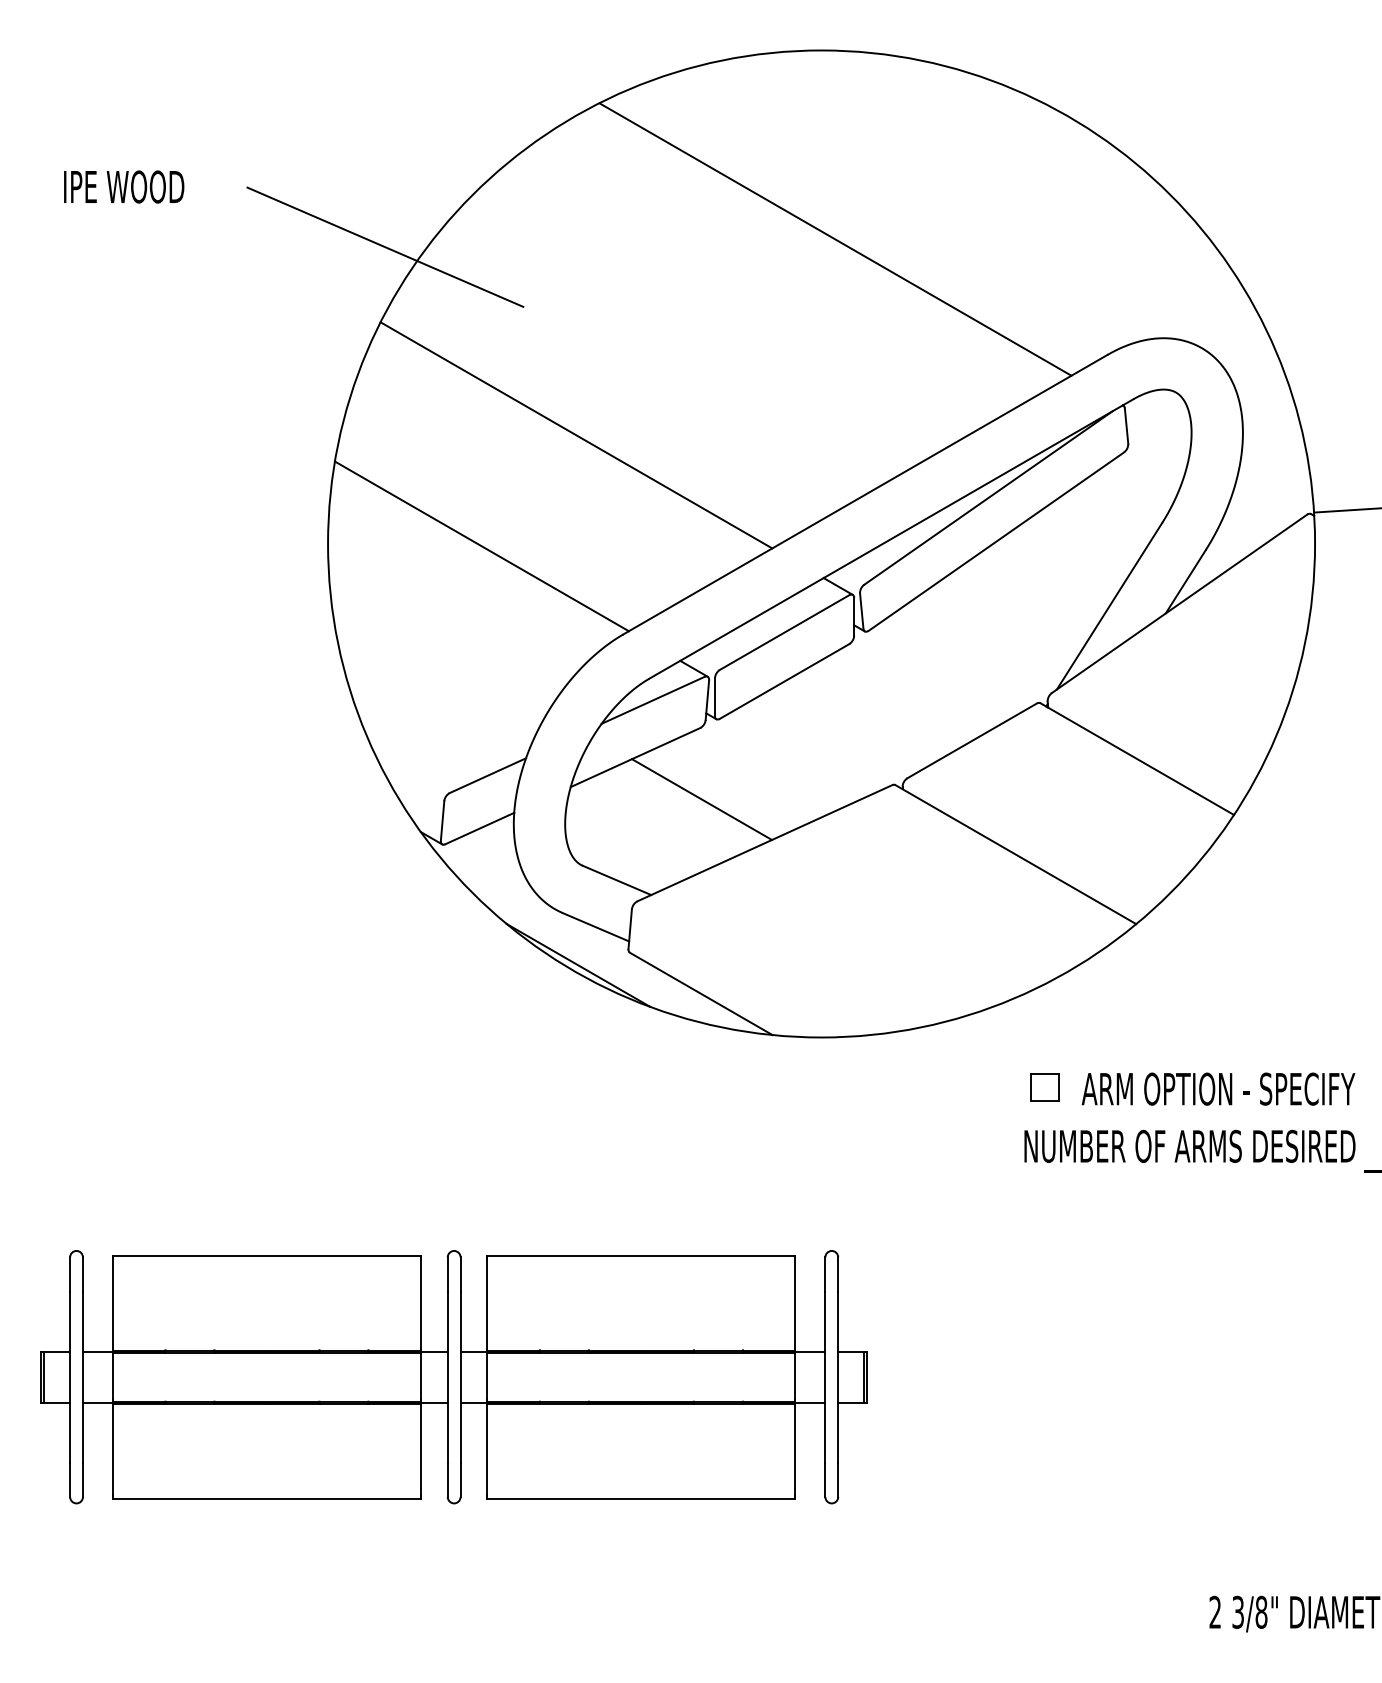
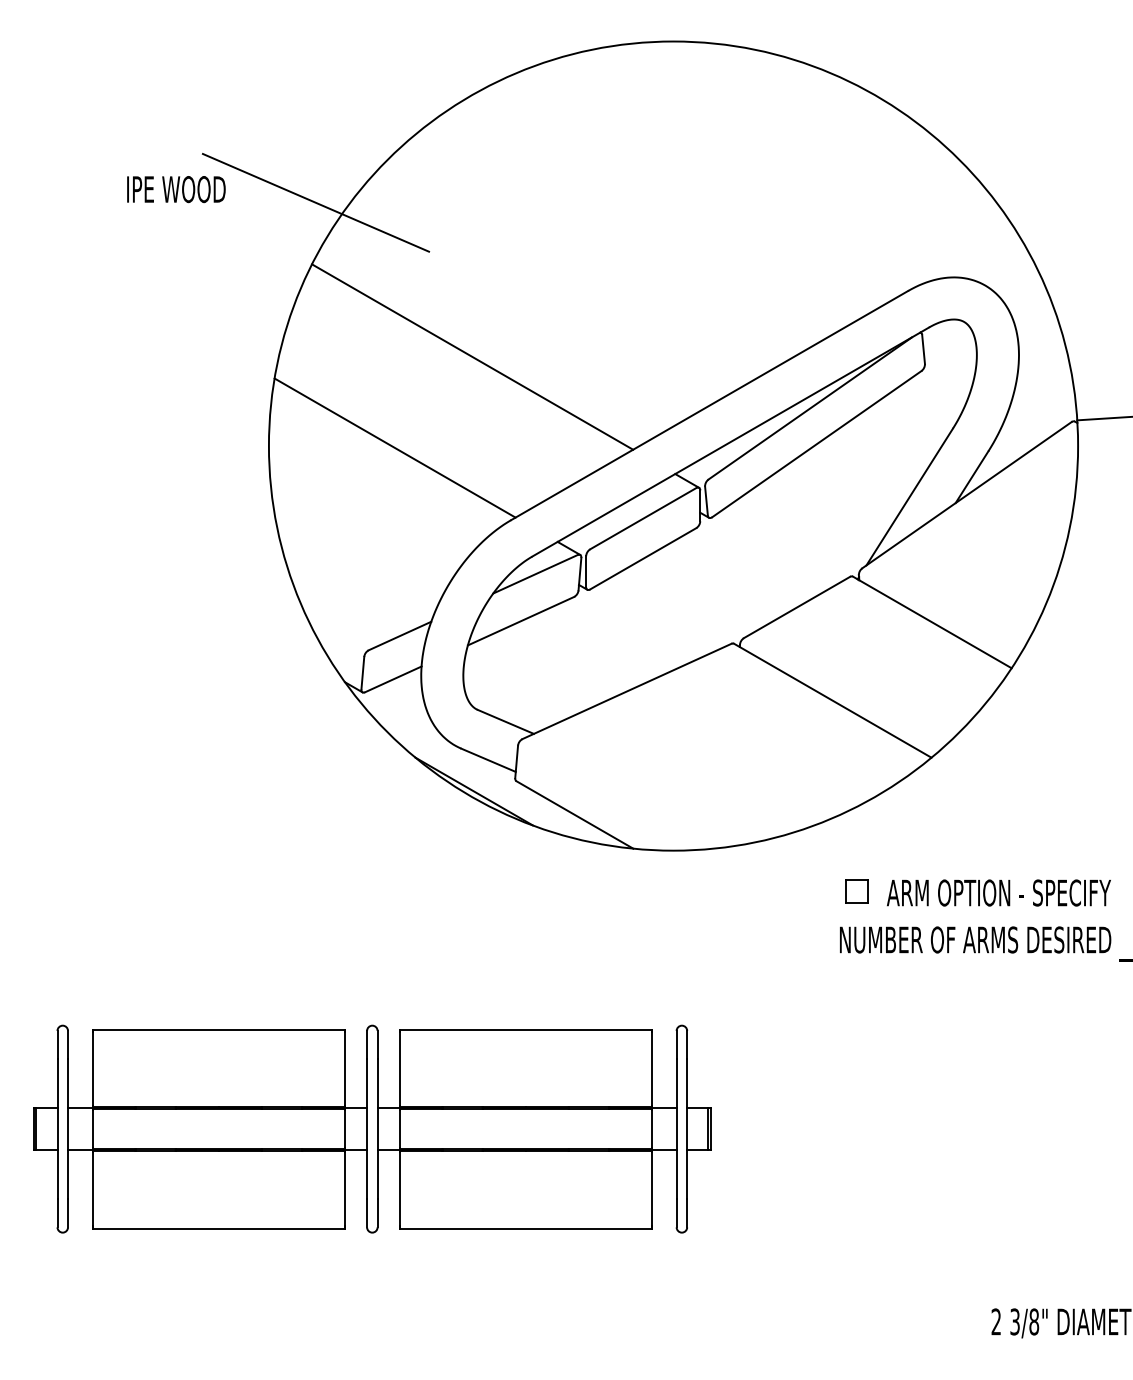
text: (124, 186) -> (176, 189), moved
line: (835, 239) -> (684, 196), removed
line: (702, 799) -> (575, 655), removed

